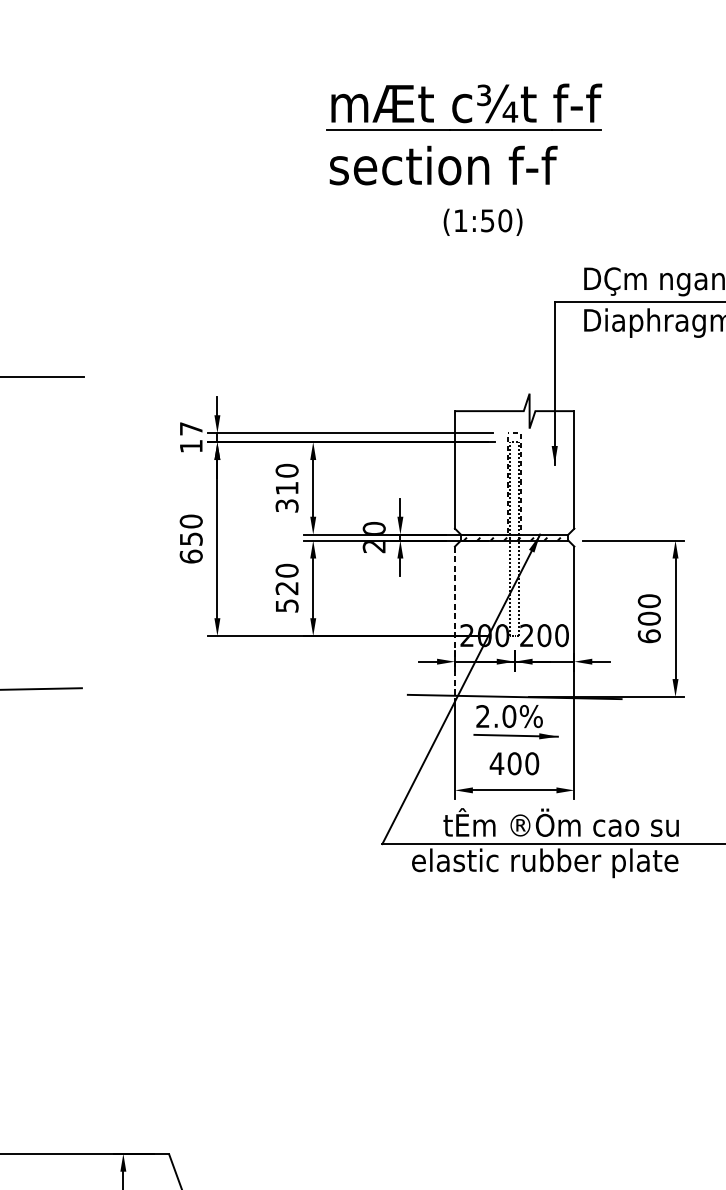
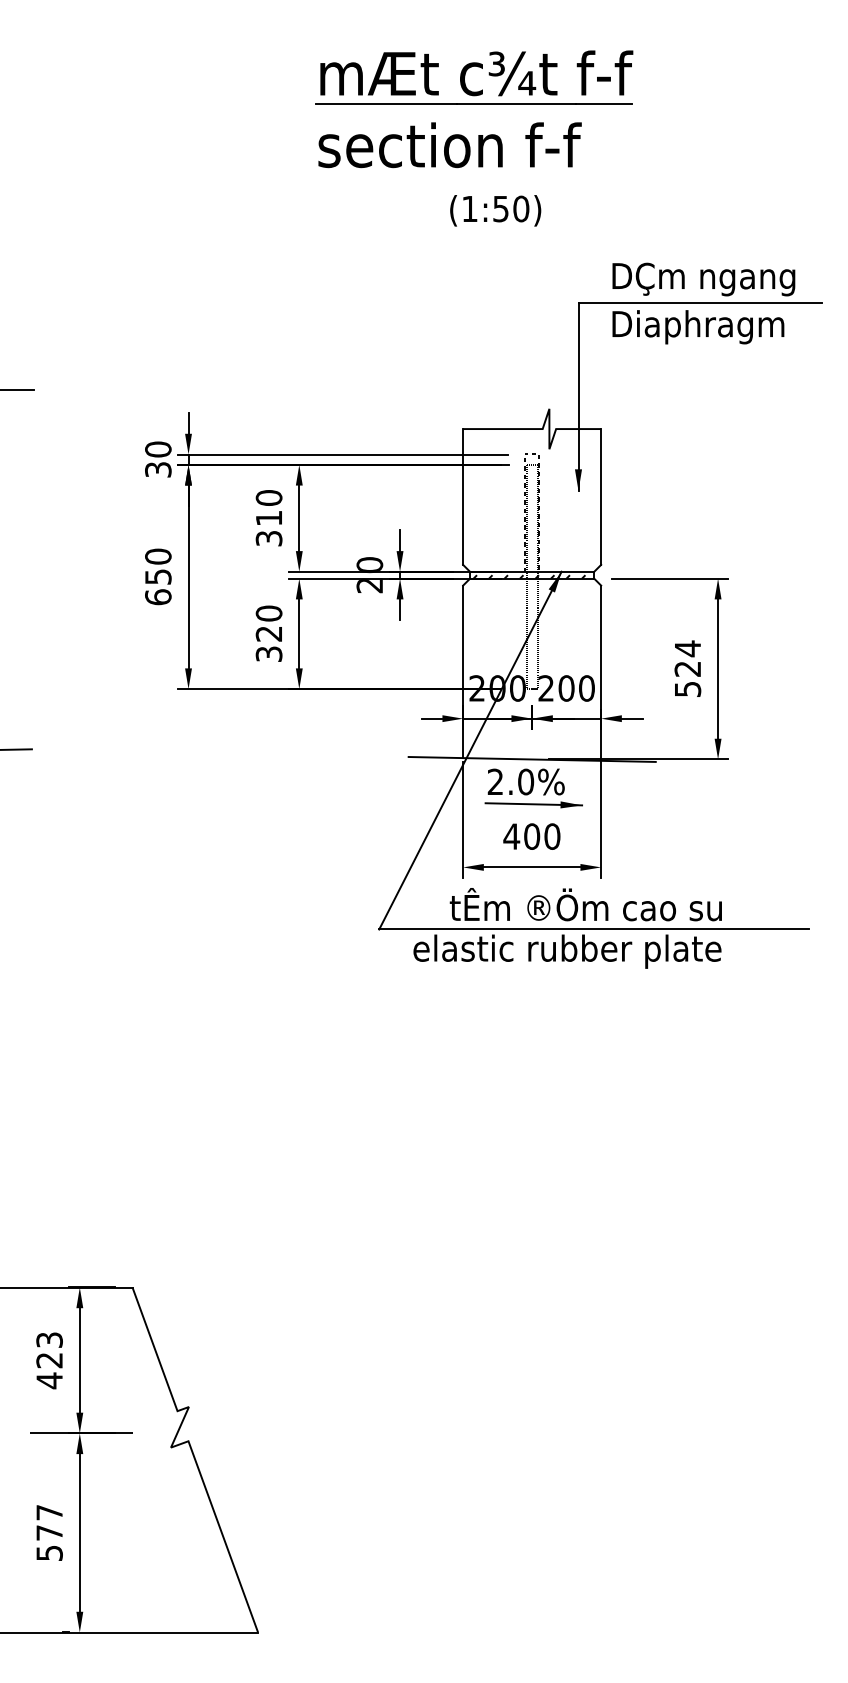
text: (191, 437) -> (158, 459), 17 -> 30
text: (286, 605) -> (268, 653), 520 -> 320
text: (649, 618) -> (687, 668), 600 -> 524
line: (455, 621) -> (463, 672), dashed -> solid

